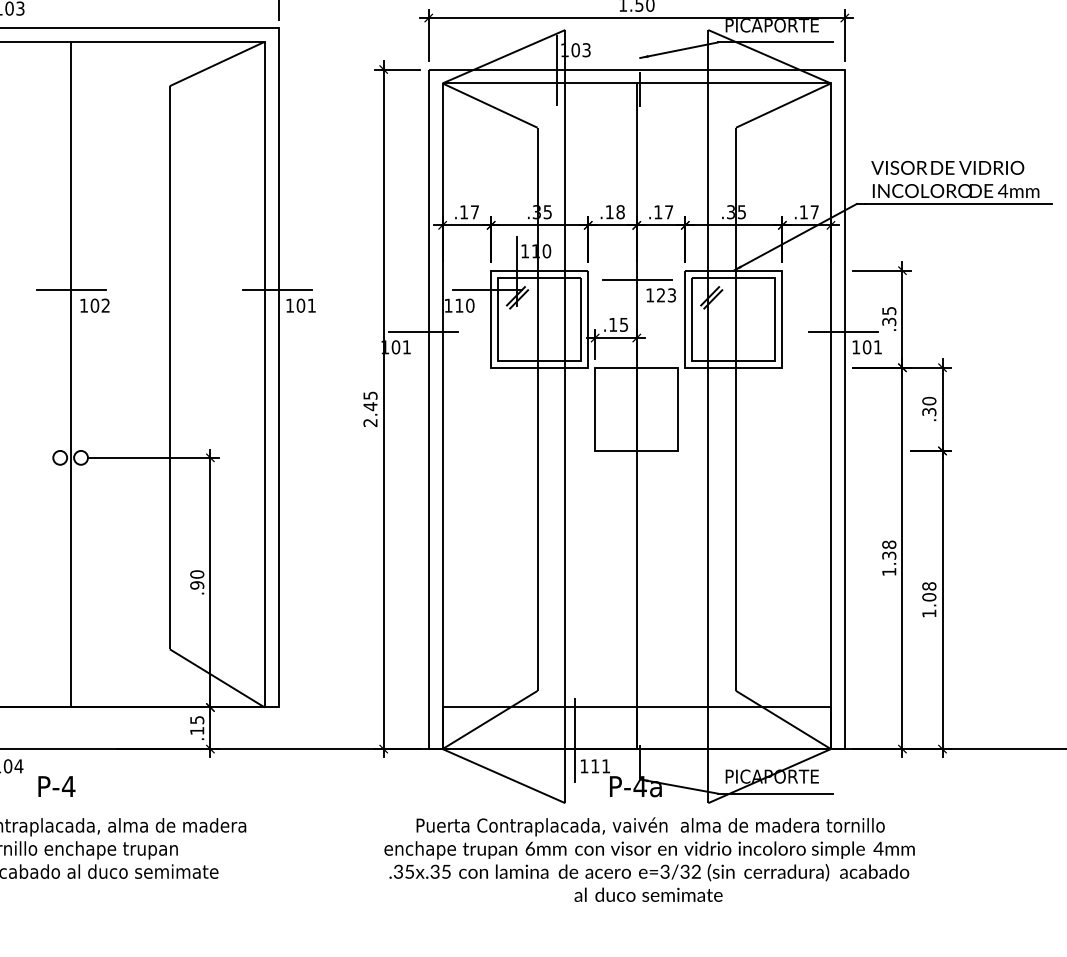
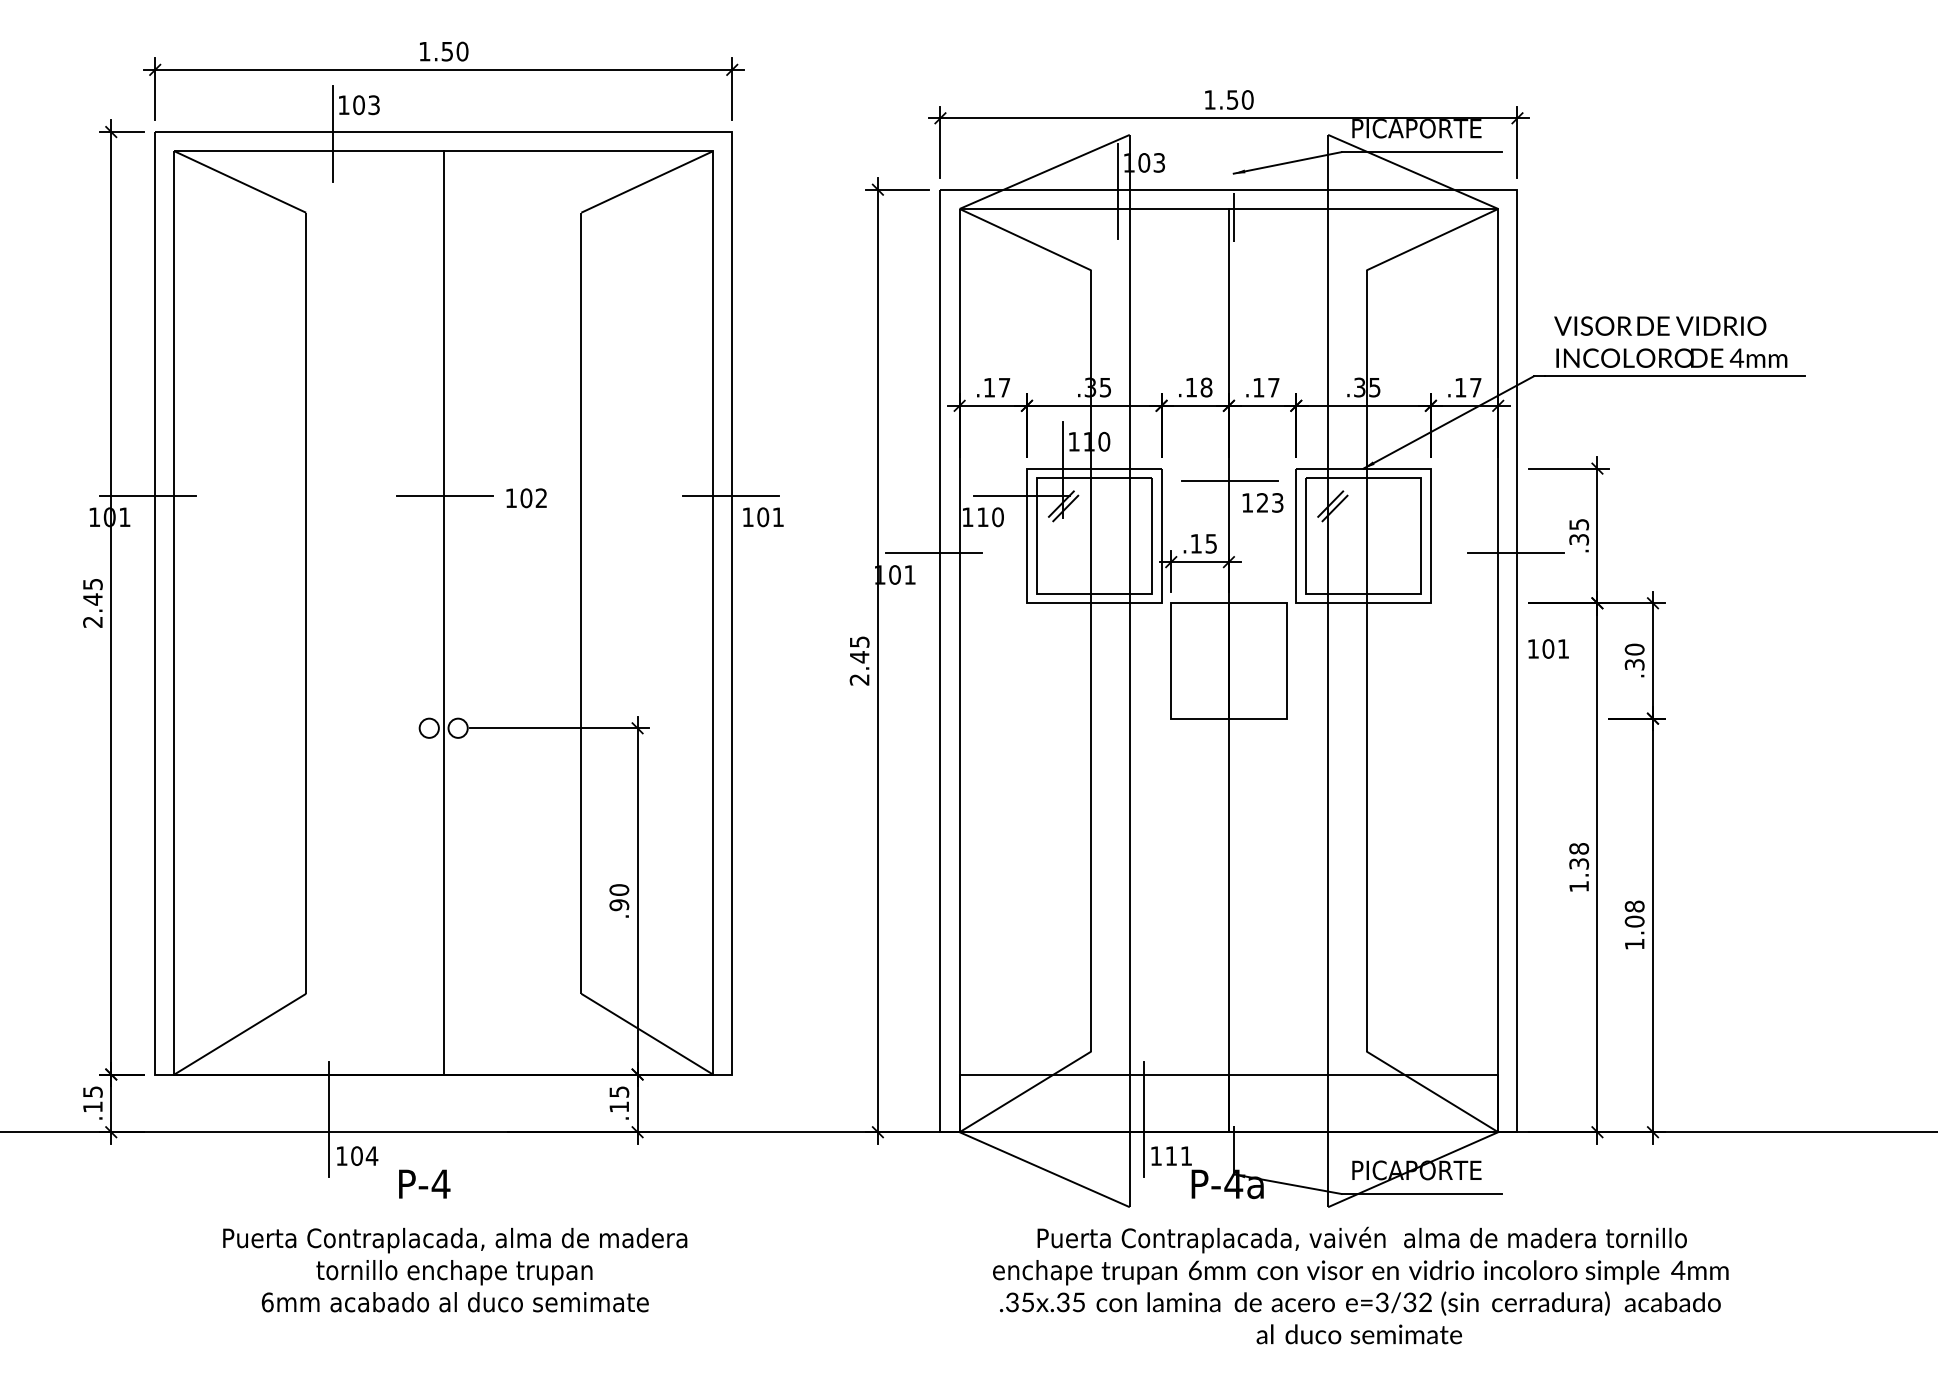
text: (94, 305) -> (526, 498), moved
text: (867, 346) -> (1548, 648), moved
text: (649, 859) -> (1360, 1285), moved

